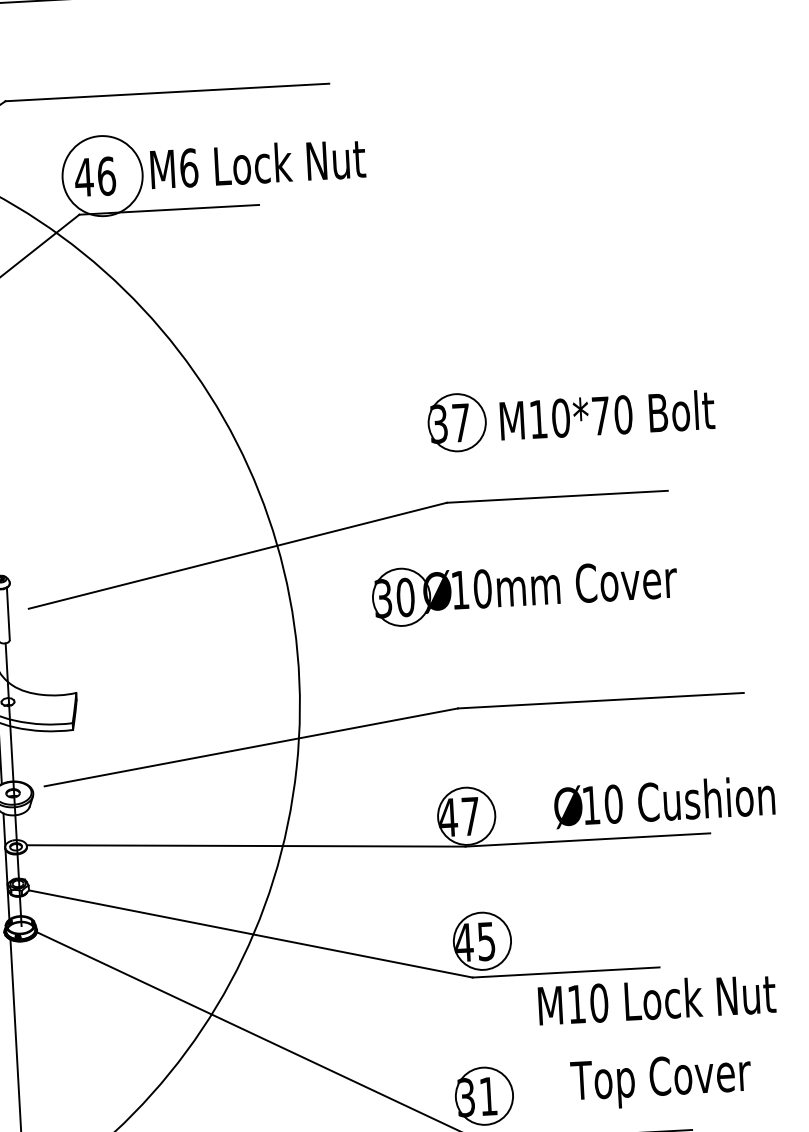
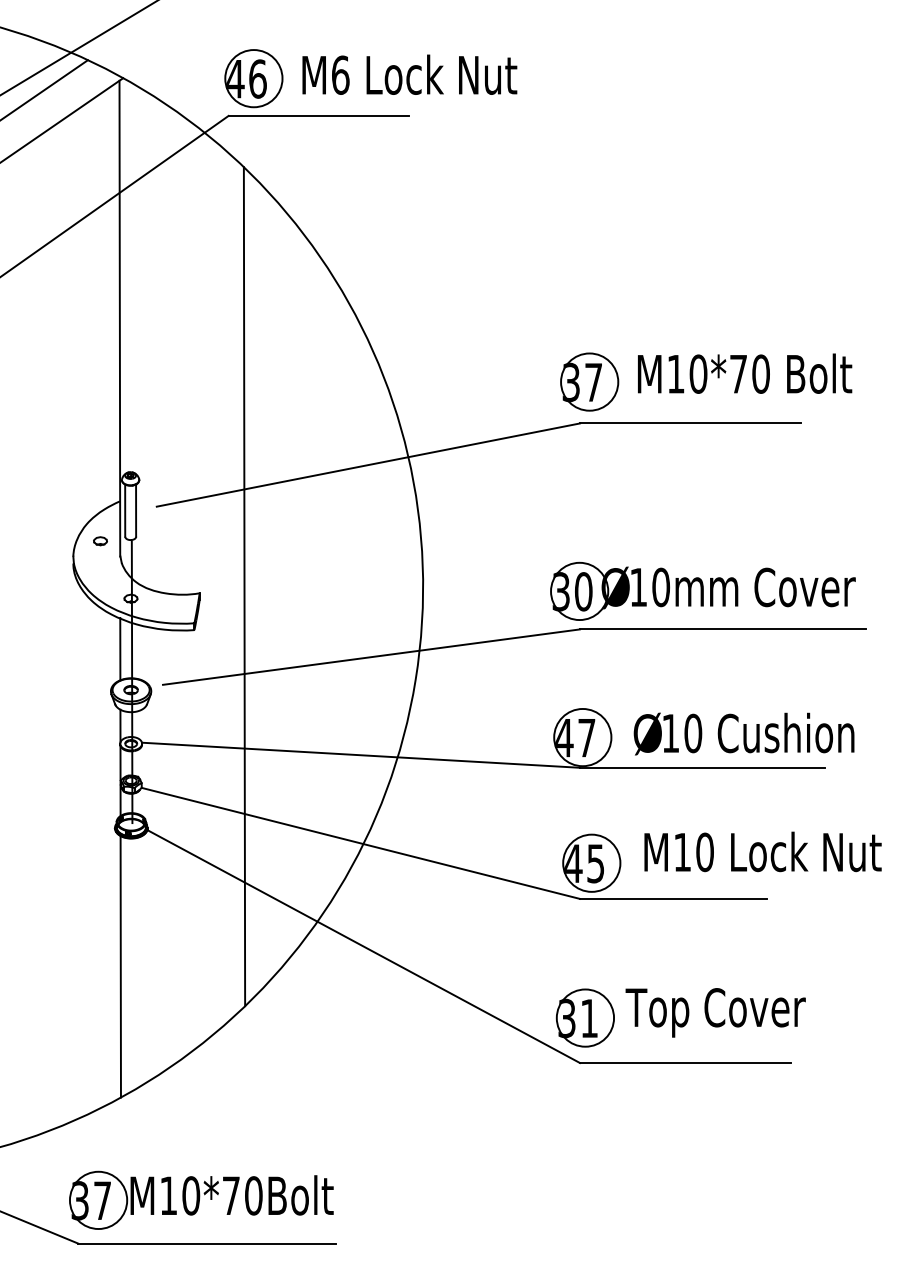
circle: (102, 175) -> (253, 78), size x0.71
text: (607, 414) -> (745, 373), moved
part: (457, 422) -> (589, 381), moved
part: (524, 589) -> (702, 590), moved
line: (120, 683) -> (244, 586), added
text: (663, 801) -> (743, 733), moved
text: (656, 999) -> (762, 851), moved
text: (660, 1081) -> (715, 1012), moved

